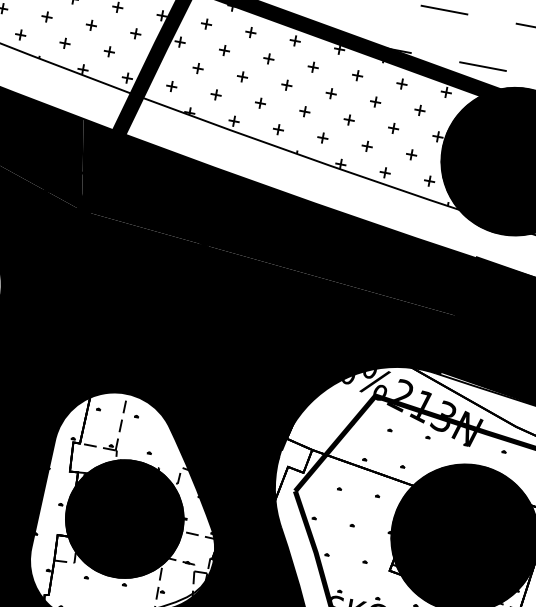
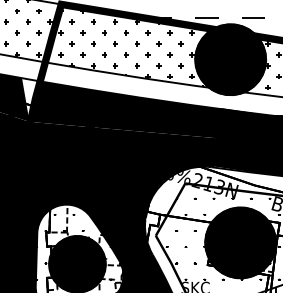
fill: (94, 165) -> (31, 99), removed

